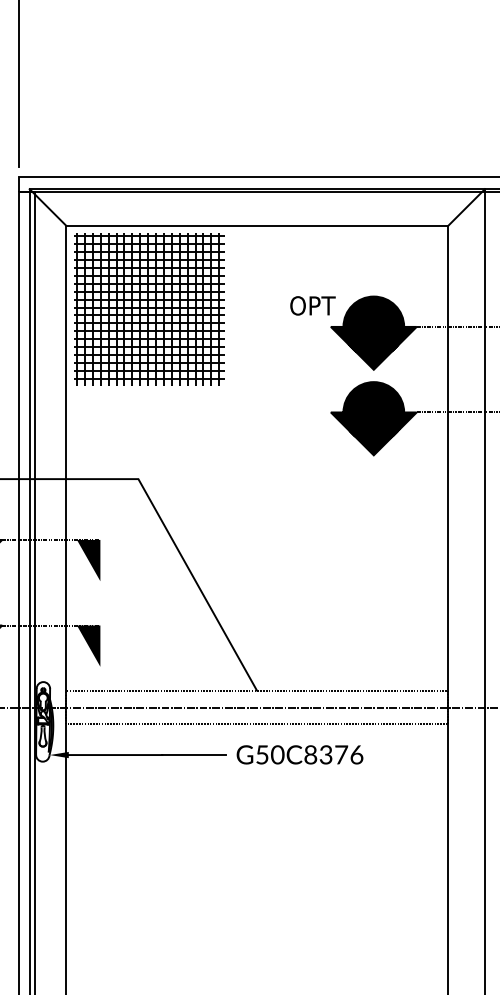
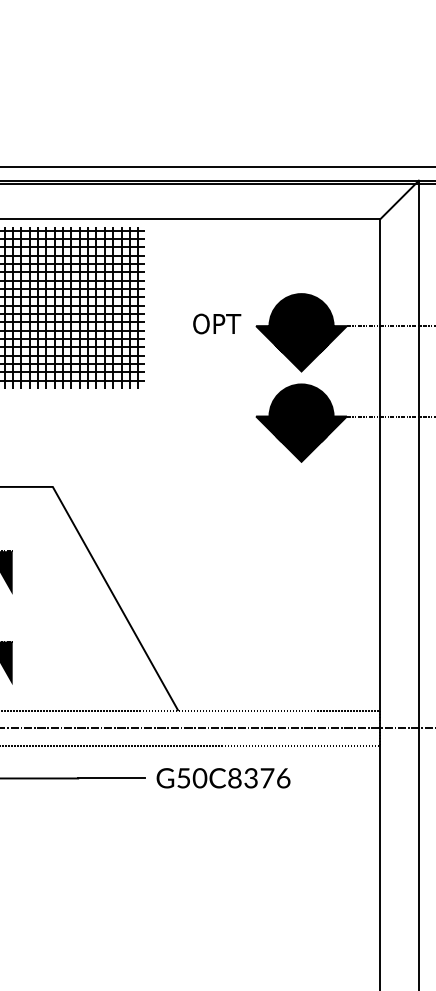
text: (312, 305) -> (216, 323), moved

